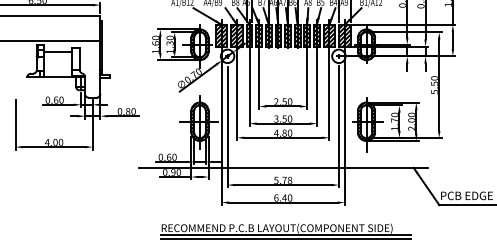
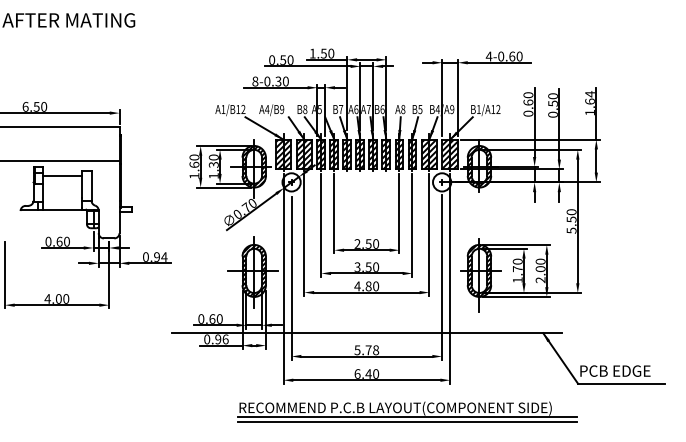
text: (130, 111) -> (160, 256), 0.80 -> 0.94
text: (178, 171) -> (225, 338), 0.90 -> 0.96
part: (285, 230) -> (407, 411), moved

